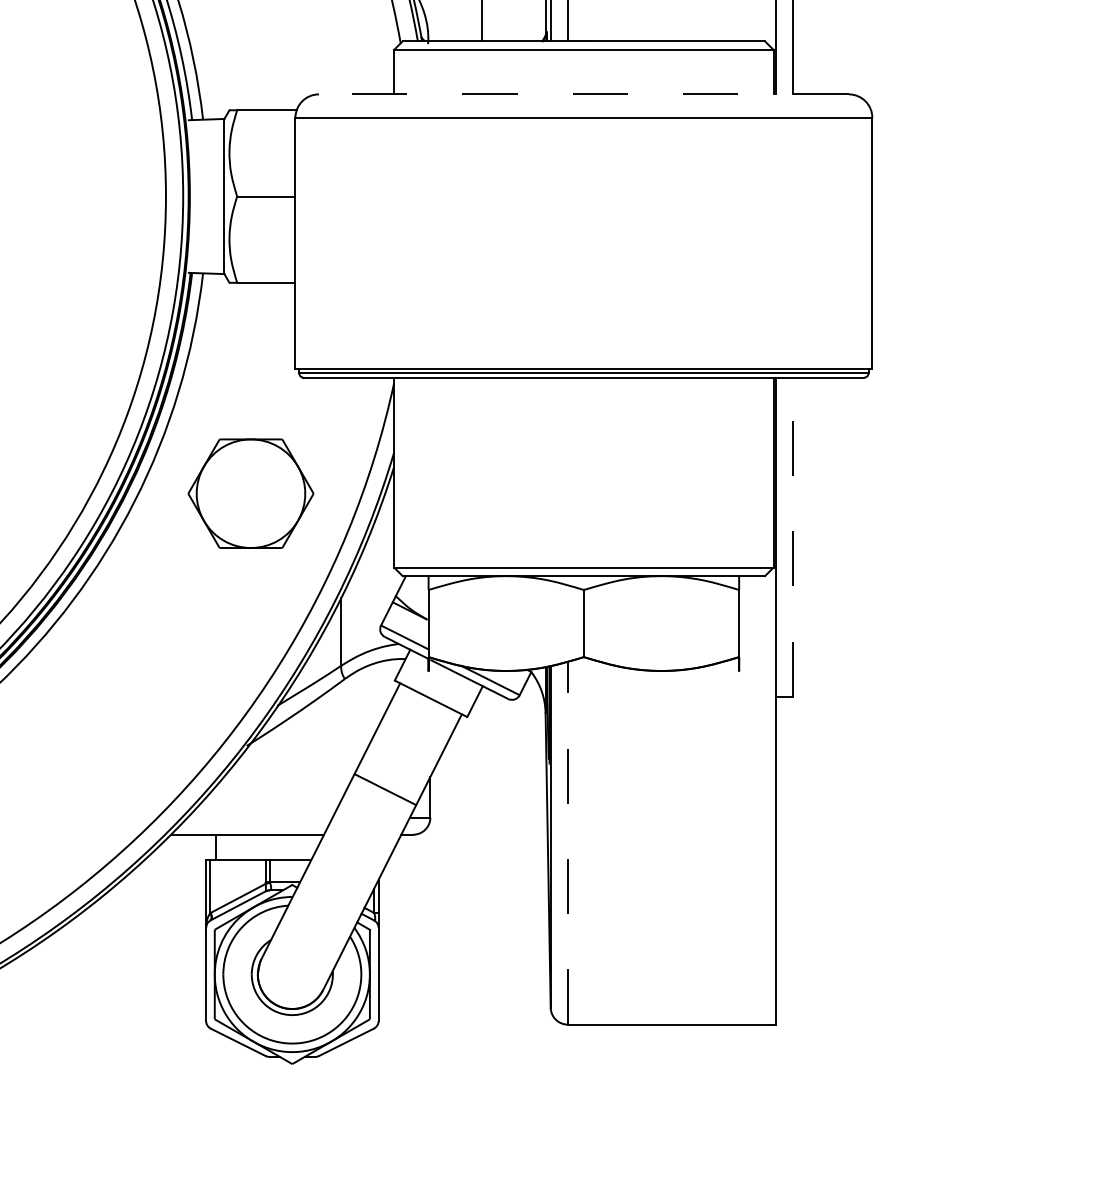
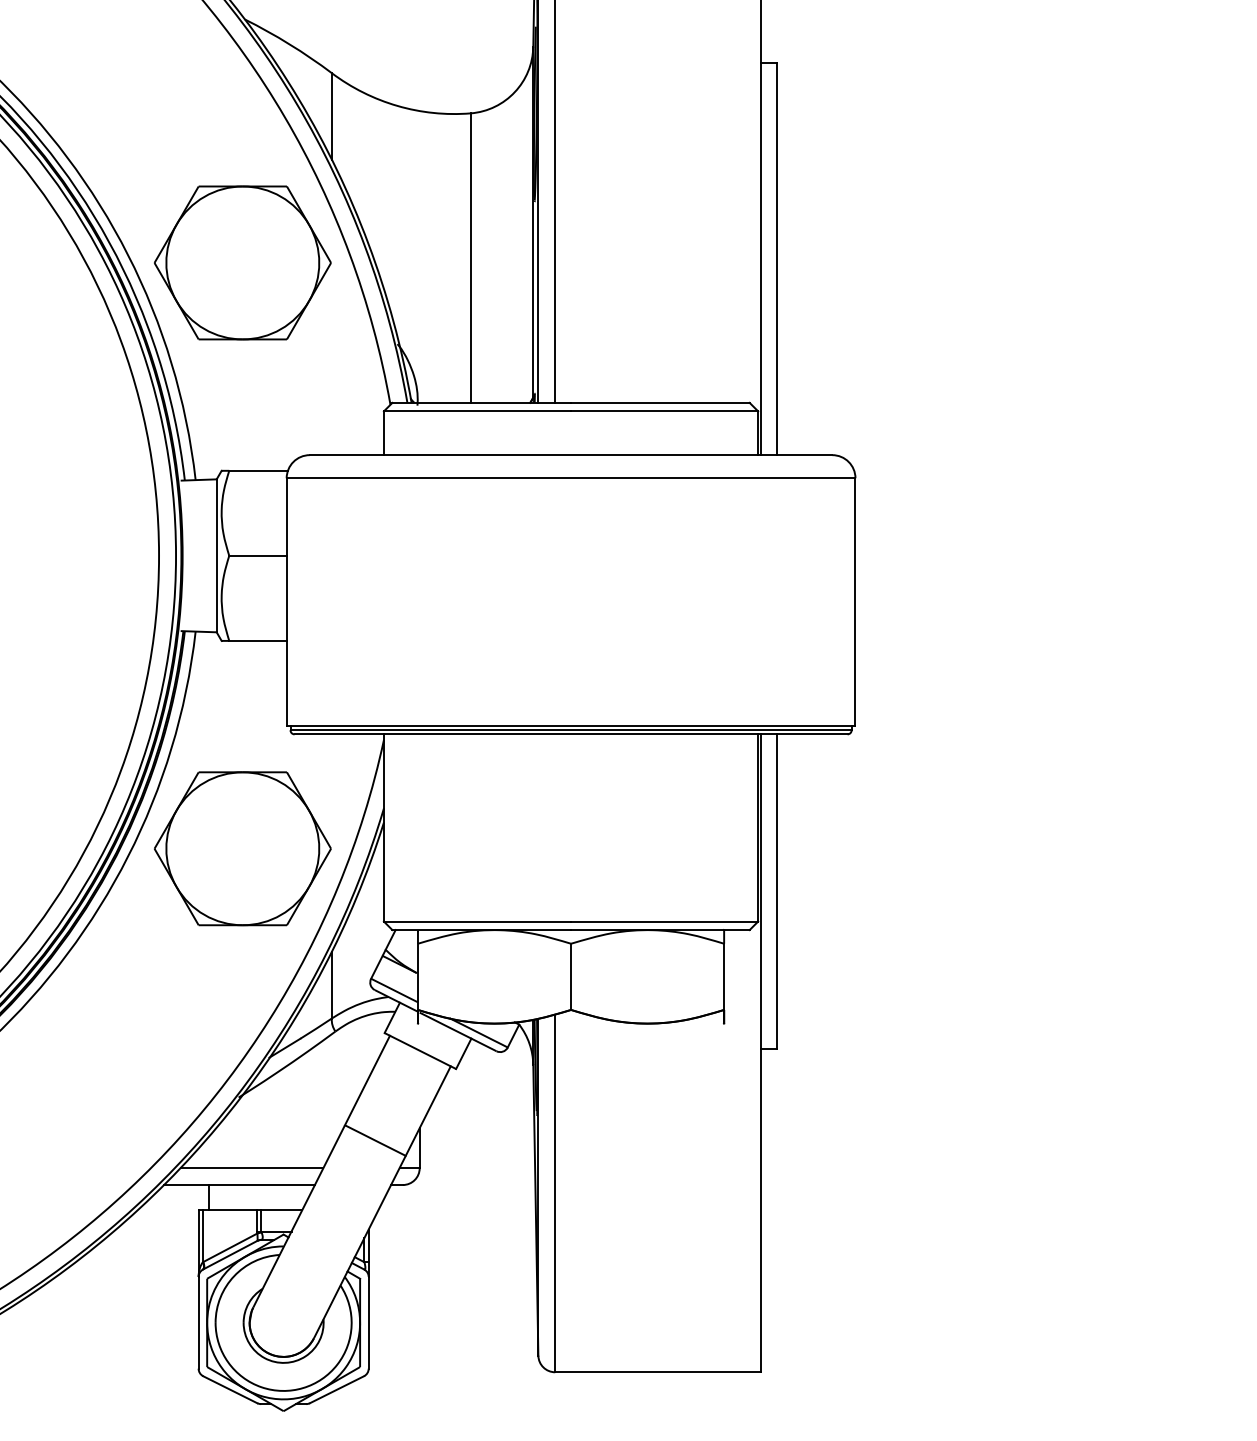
line: (583, 94) -> (570, 455), dashed -> solid
part: (250, 493) -> (242, 848), size x1.43
line: (793, 536) -> (777, 891), dashed -> solid
line: (259, 817) -> (251, 1168), added
line: (568, 843) -> (555, 1193), dashed -> solid

